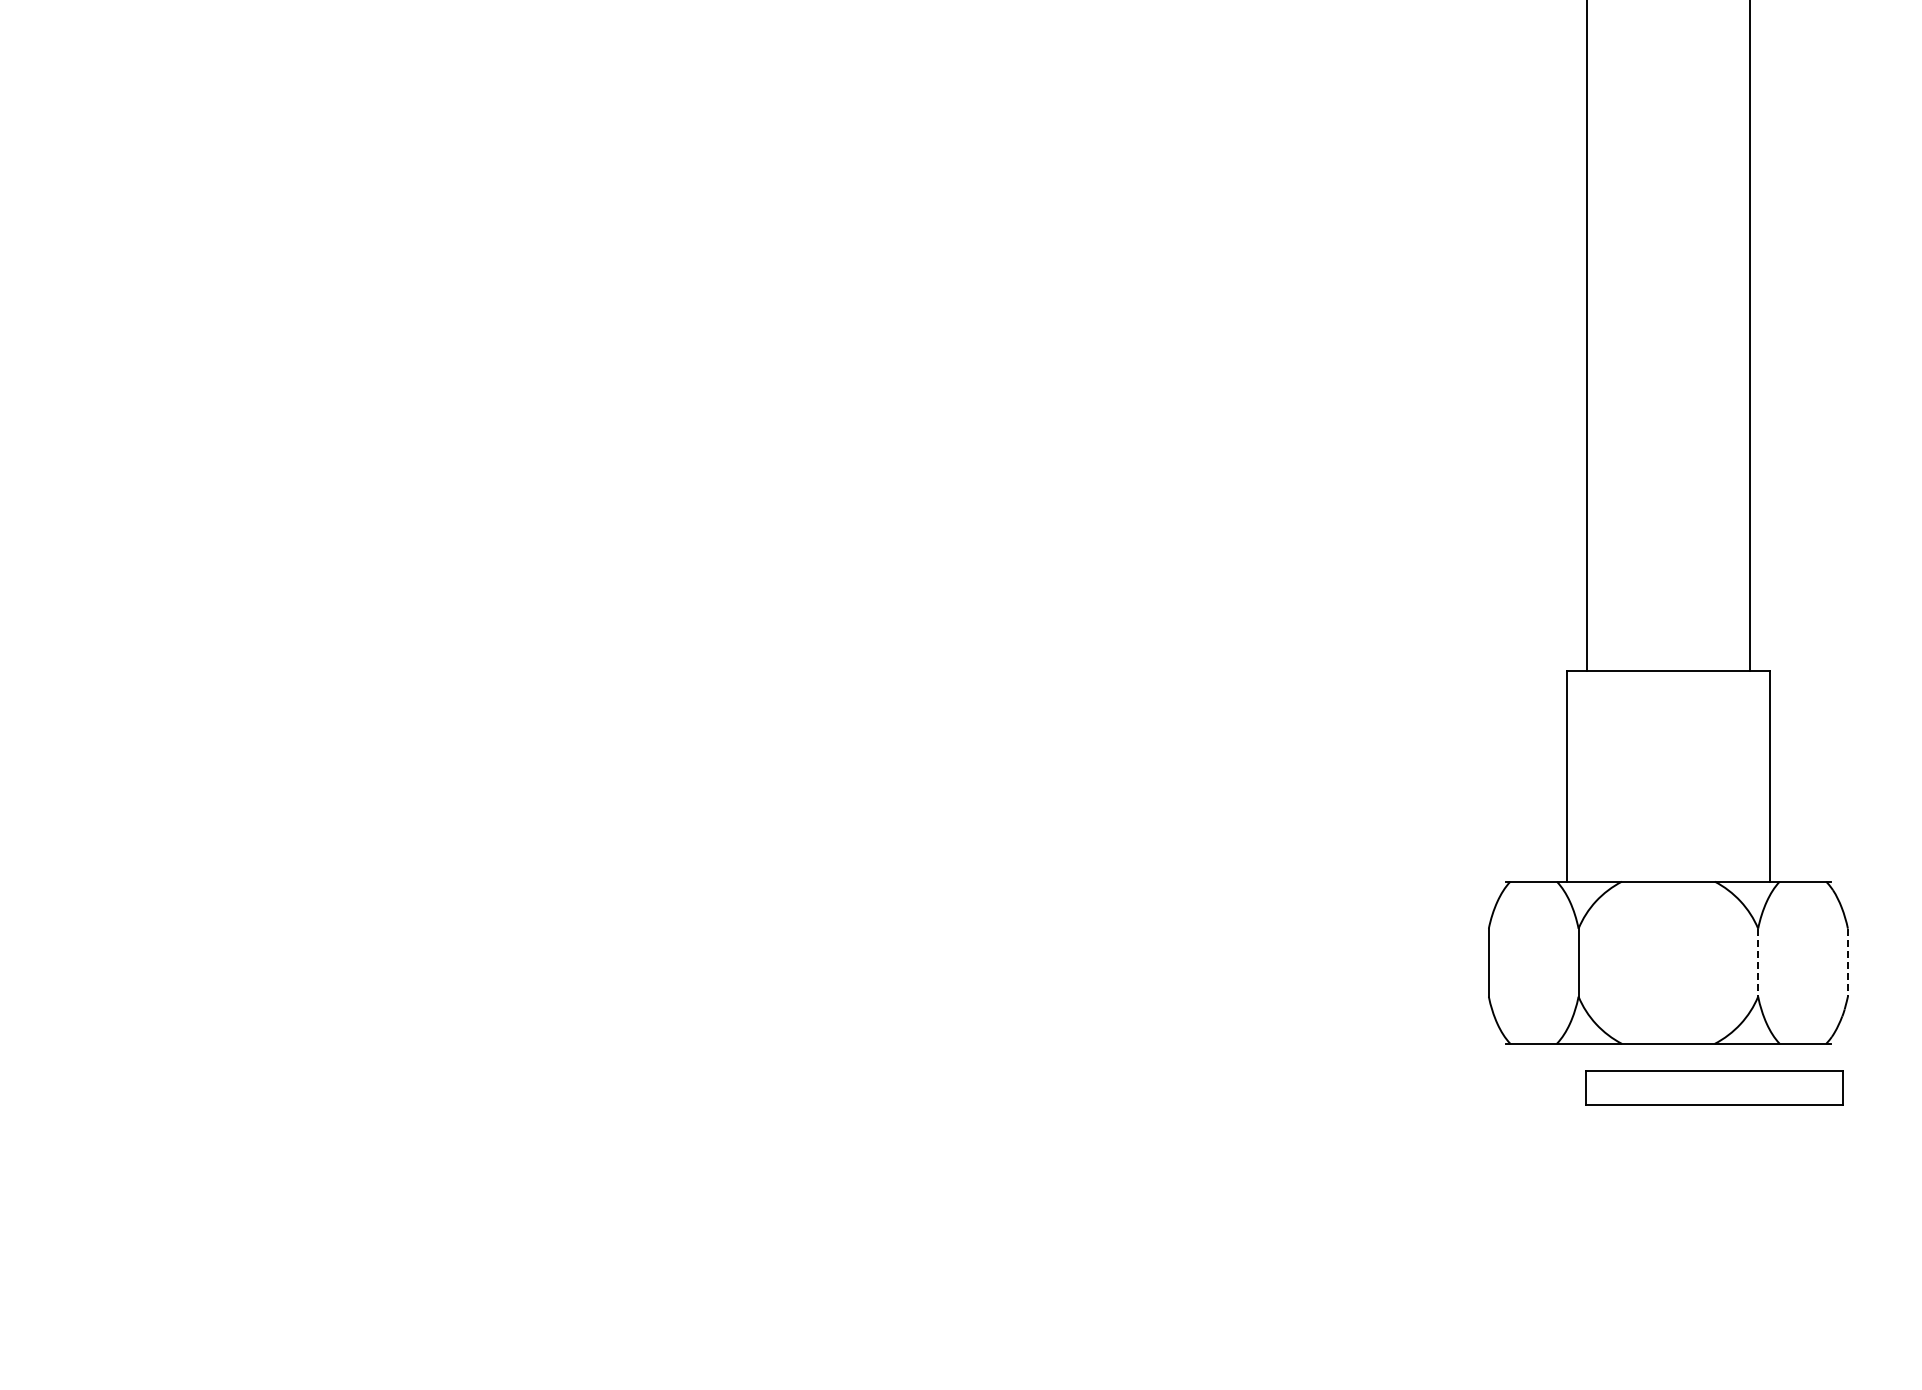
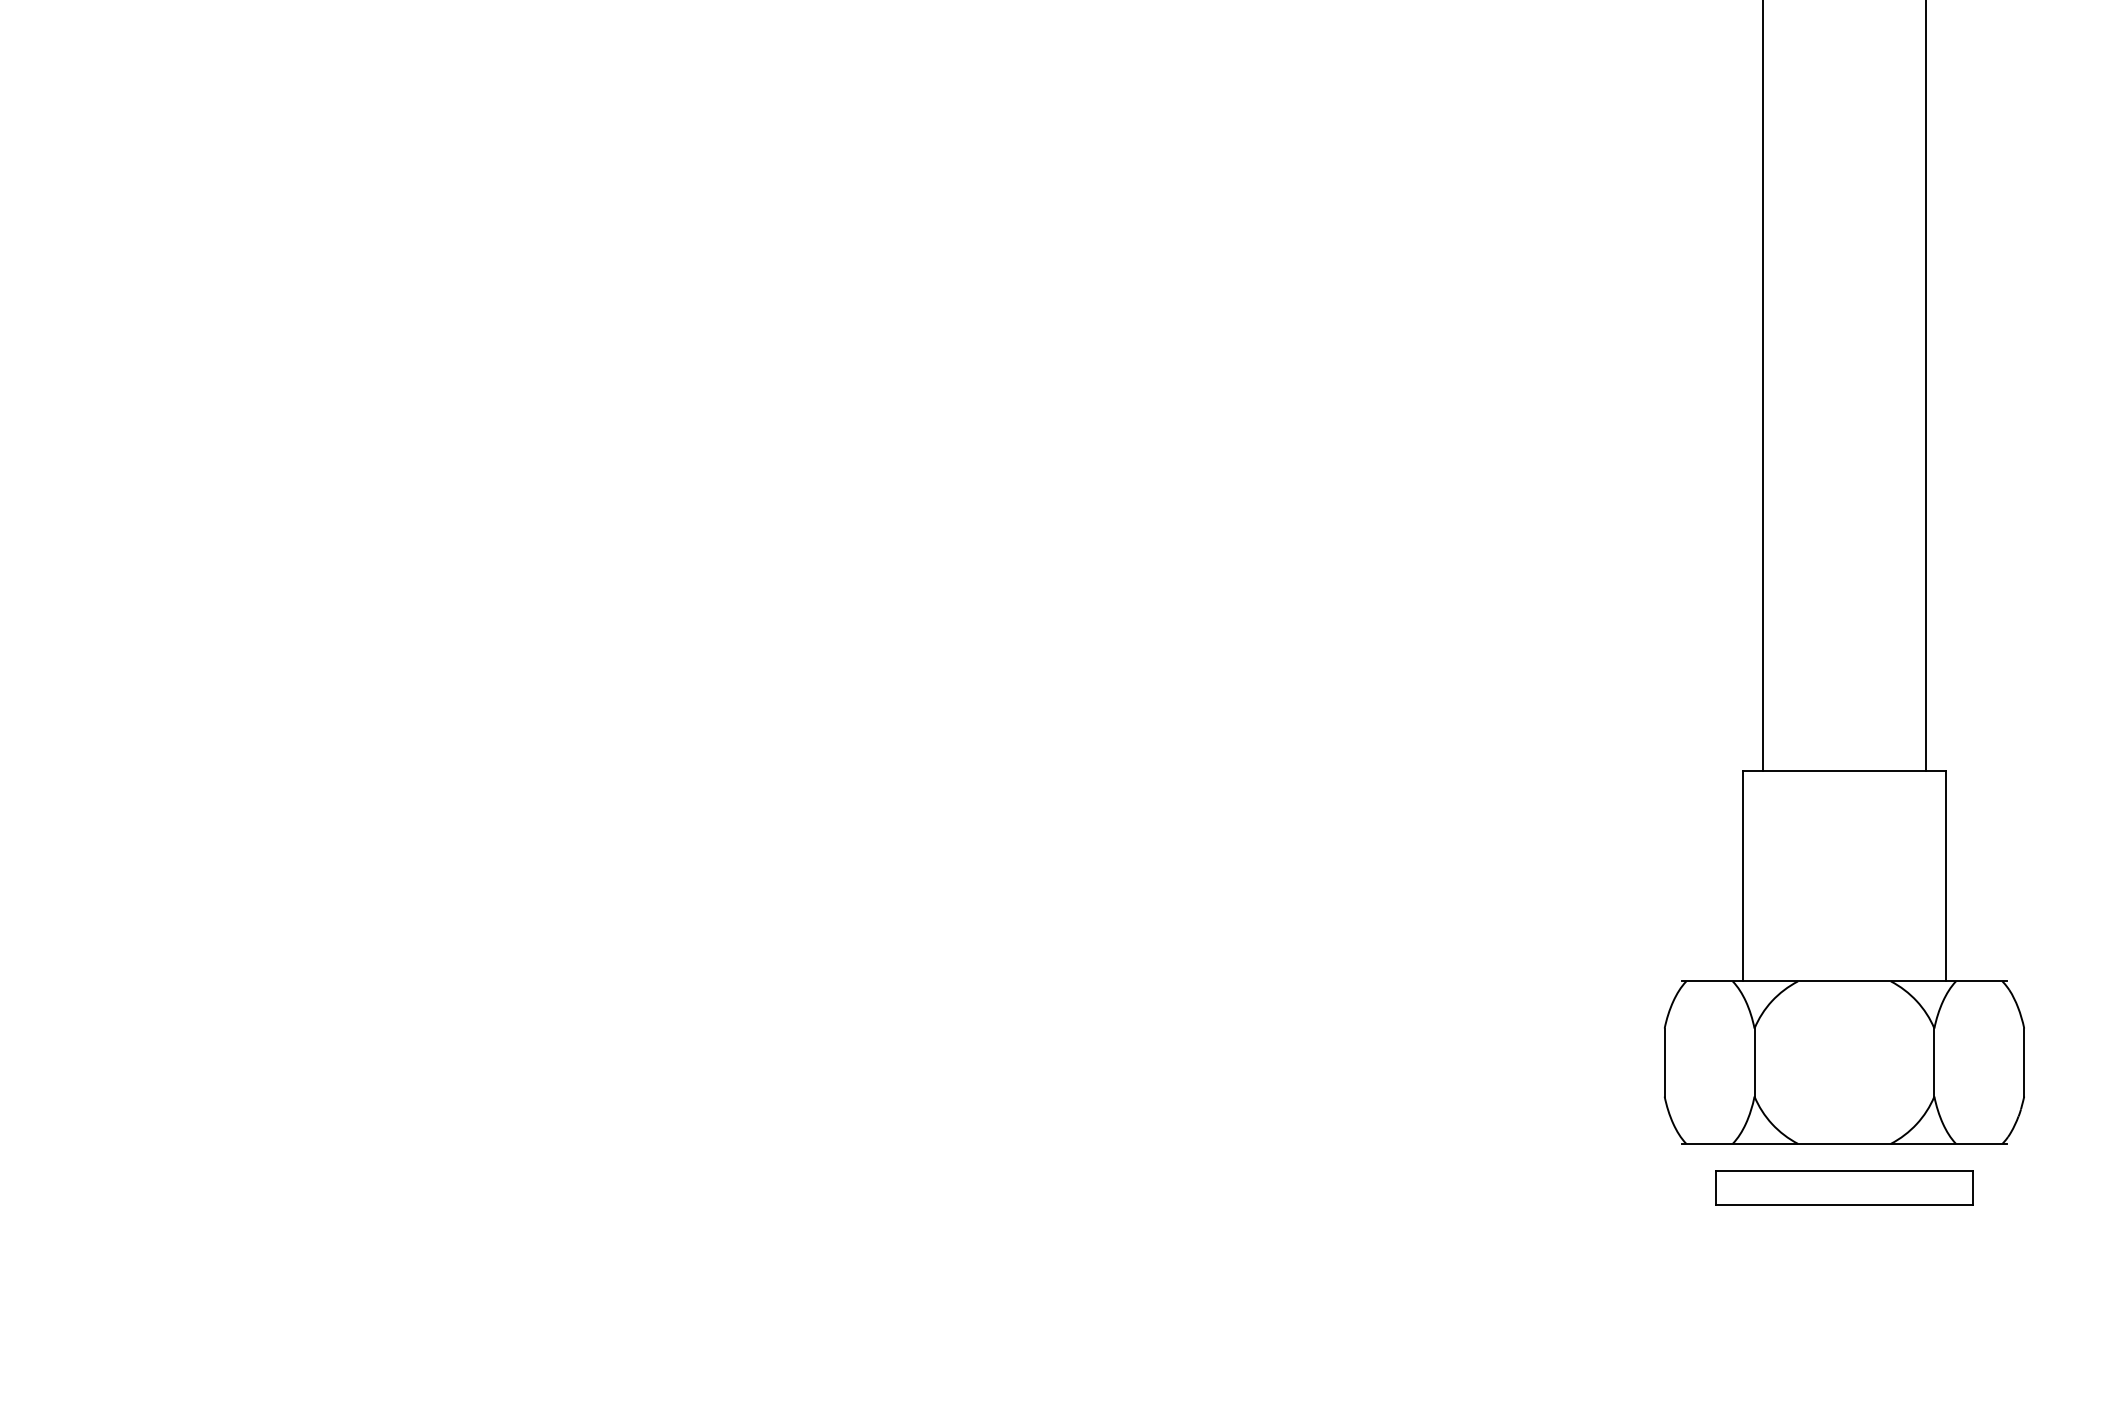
line: (1758, 963) -> (1934, 1063), dashed -> solid
line: (1848, 963) -> (2024, 1063), dashed -> solid
part: (1714, 1087) -> (1844, 1187), moved

